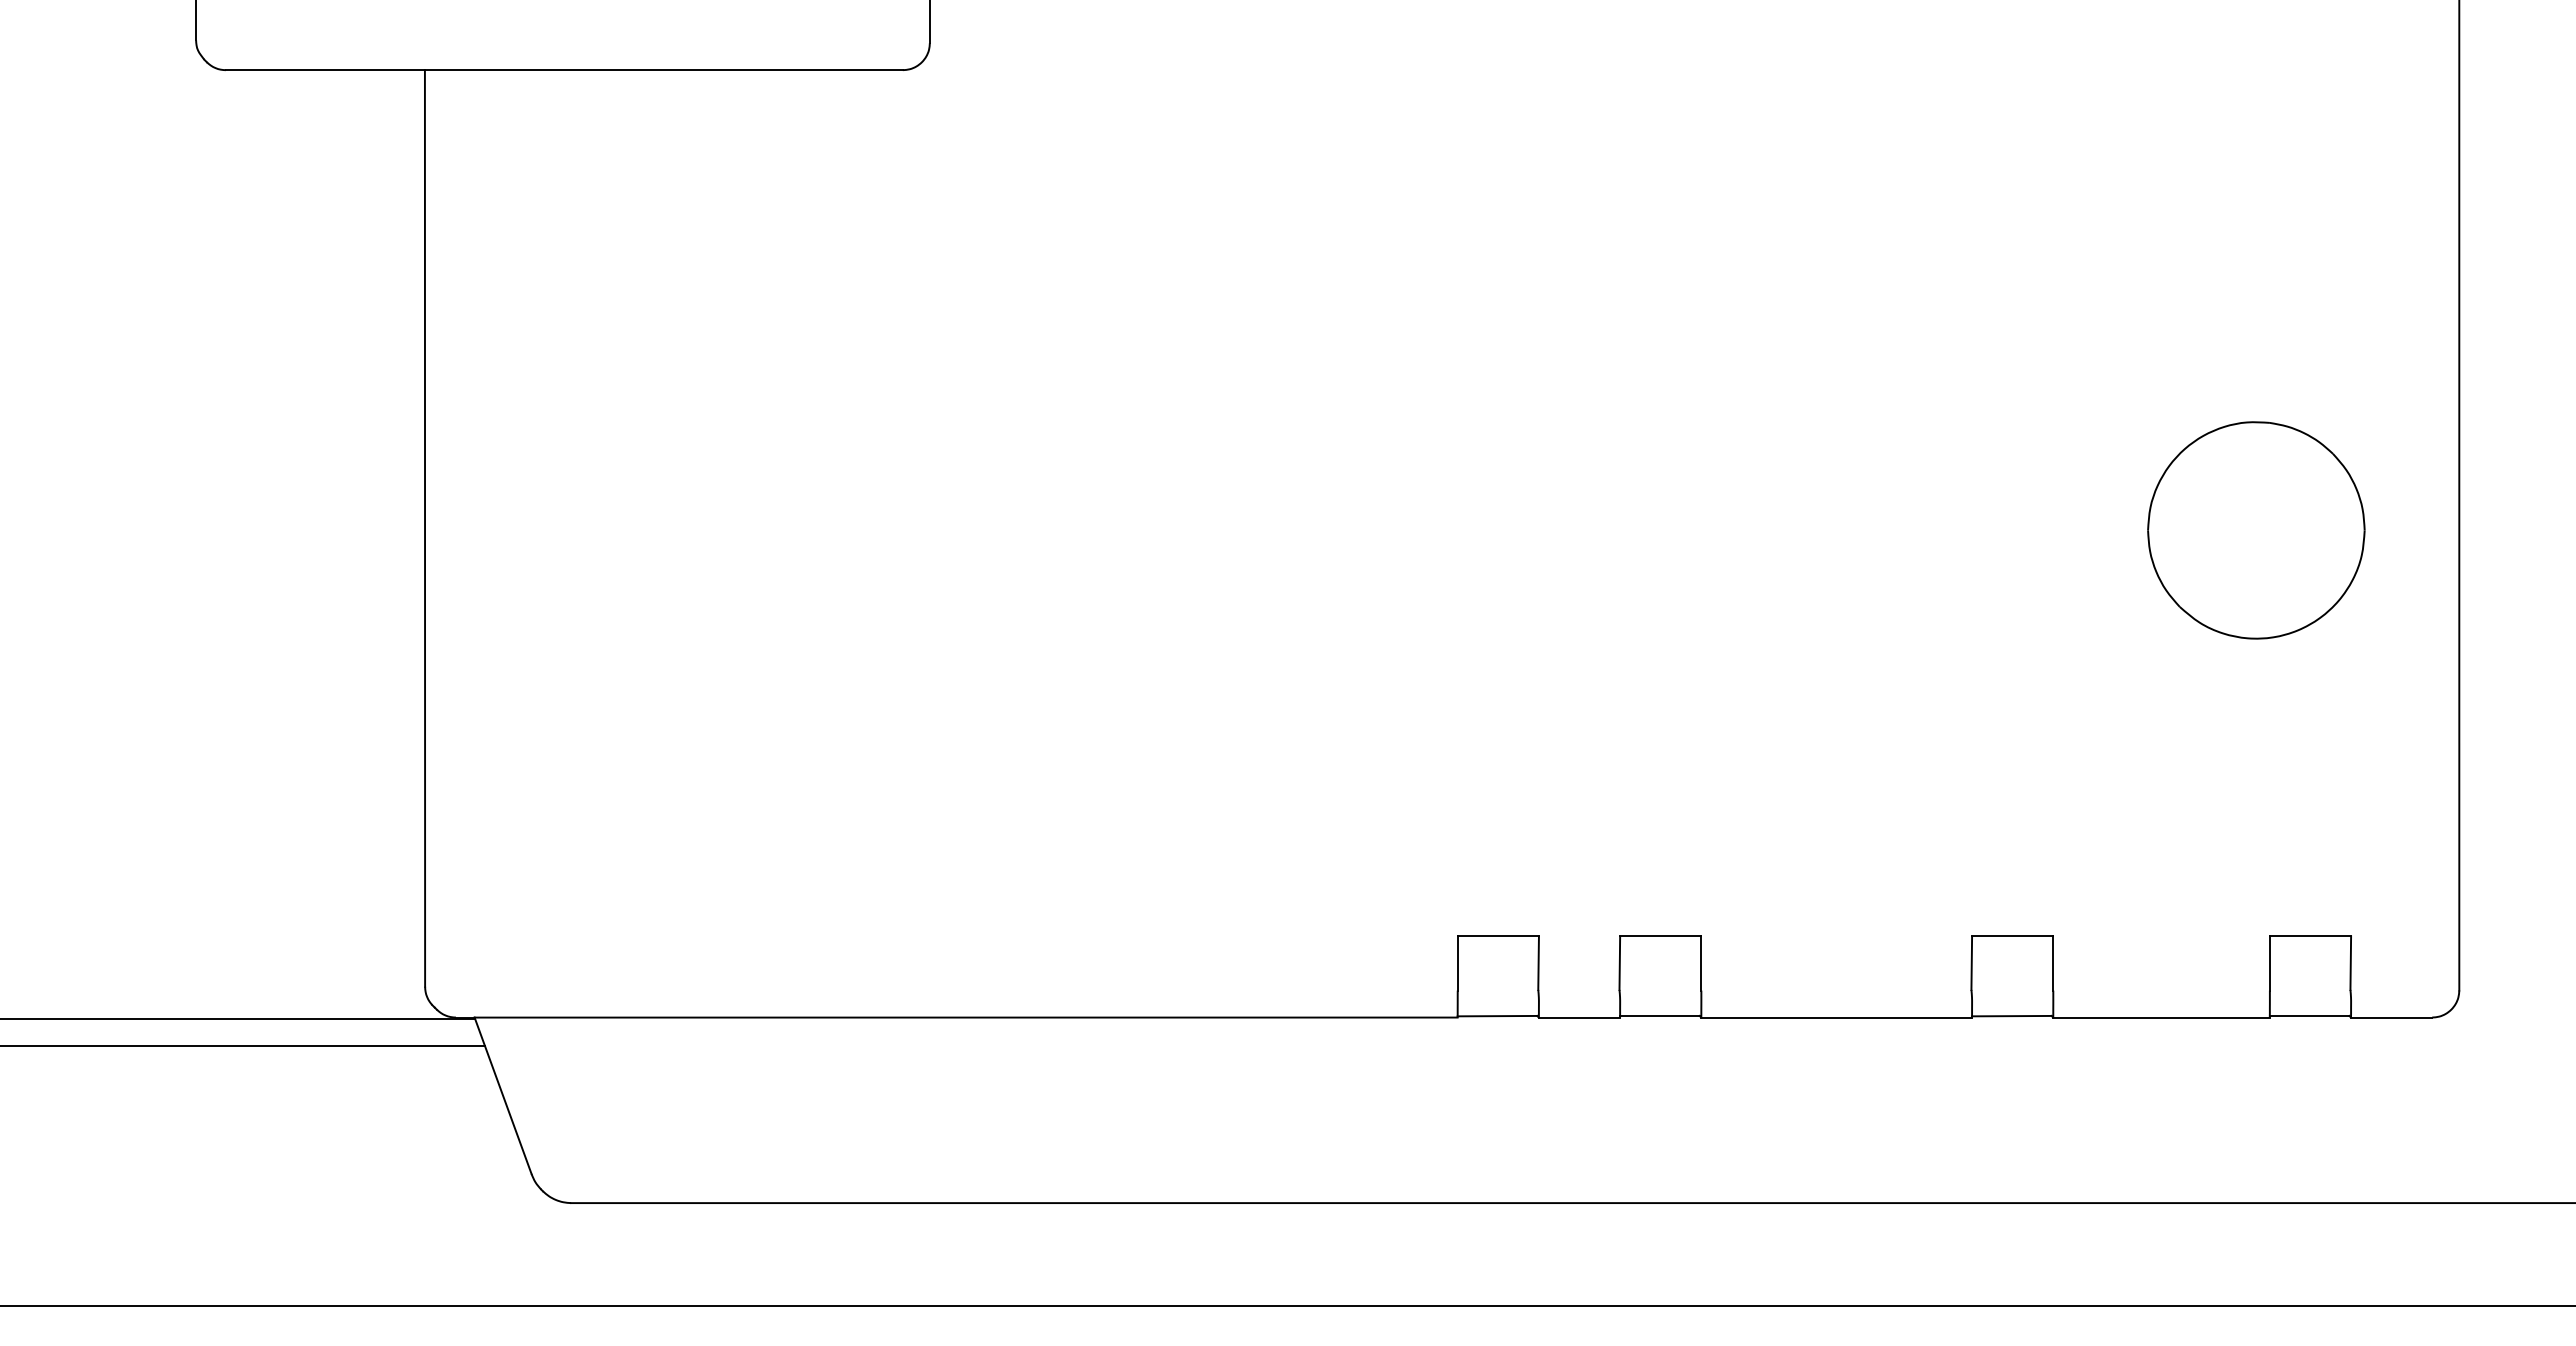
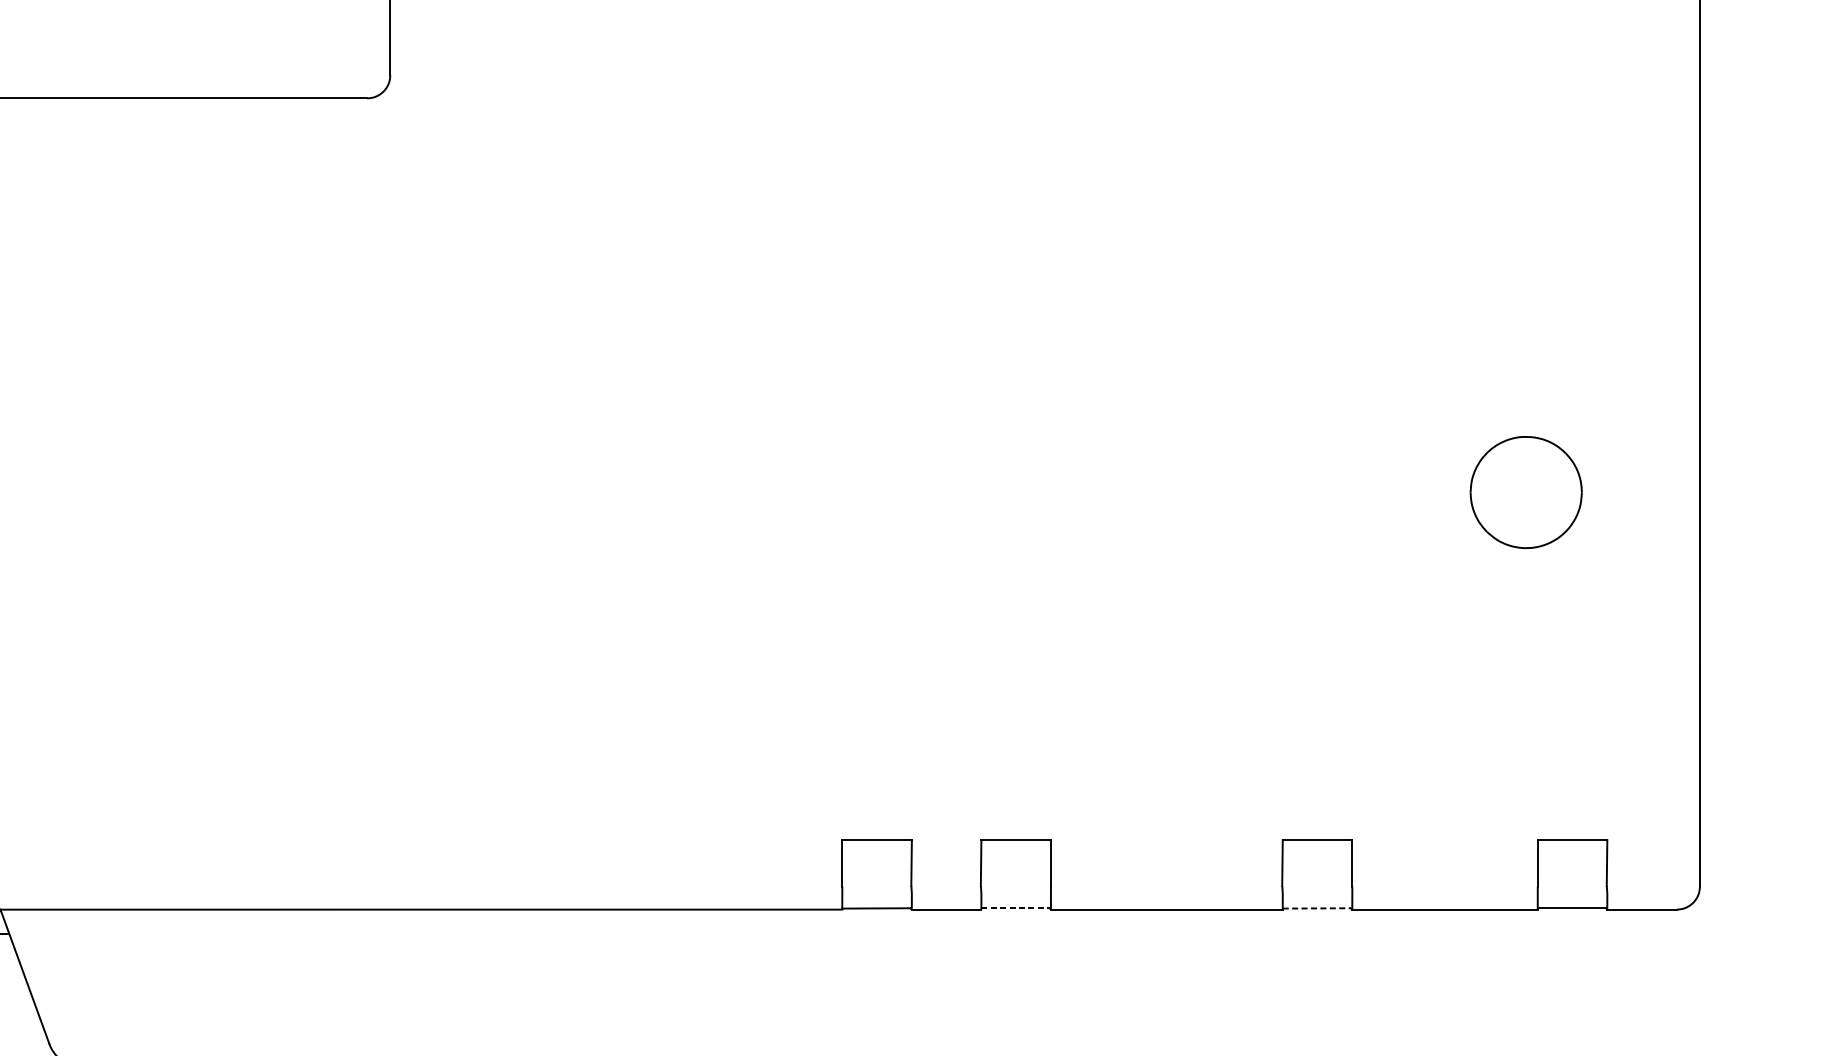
part: (2256, 530) -> (1526, 492), size x0.6
line: (1659, 1015) -> (1015, 907), solid -> dashed
line: (2011, 1016) -> (1316, 908), solid -> dashed

